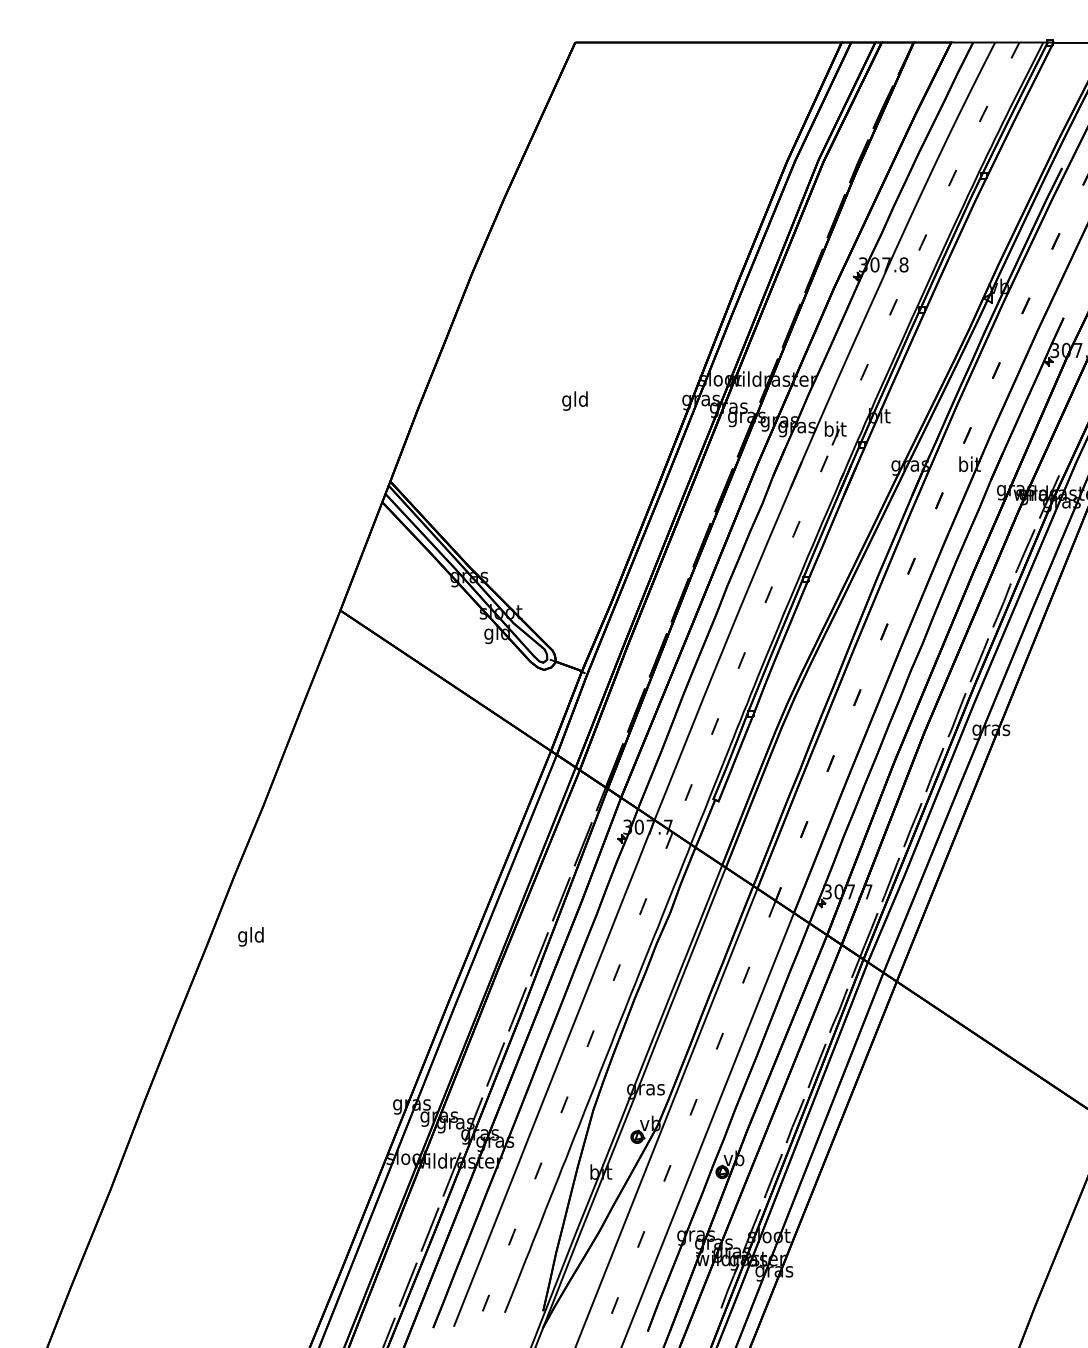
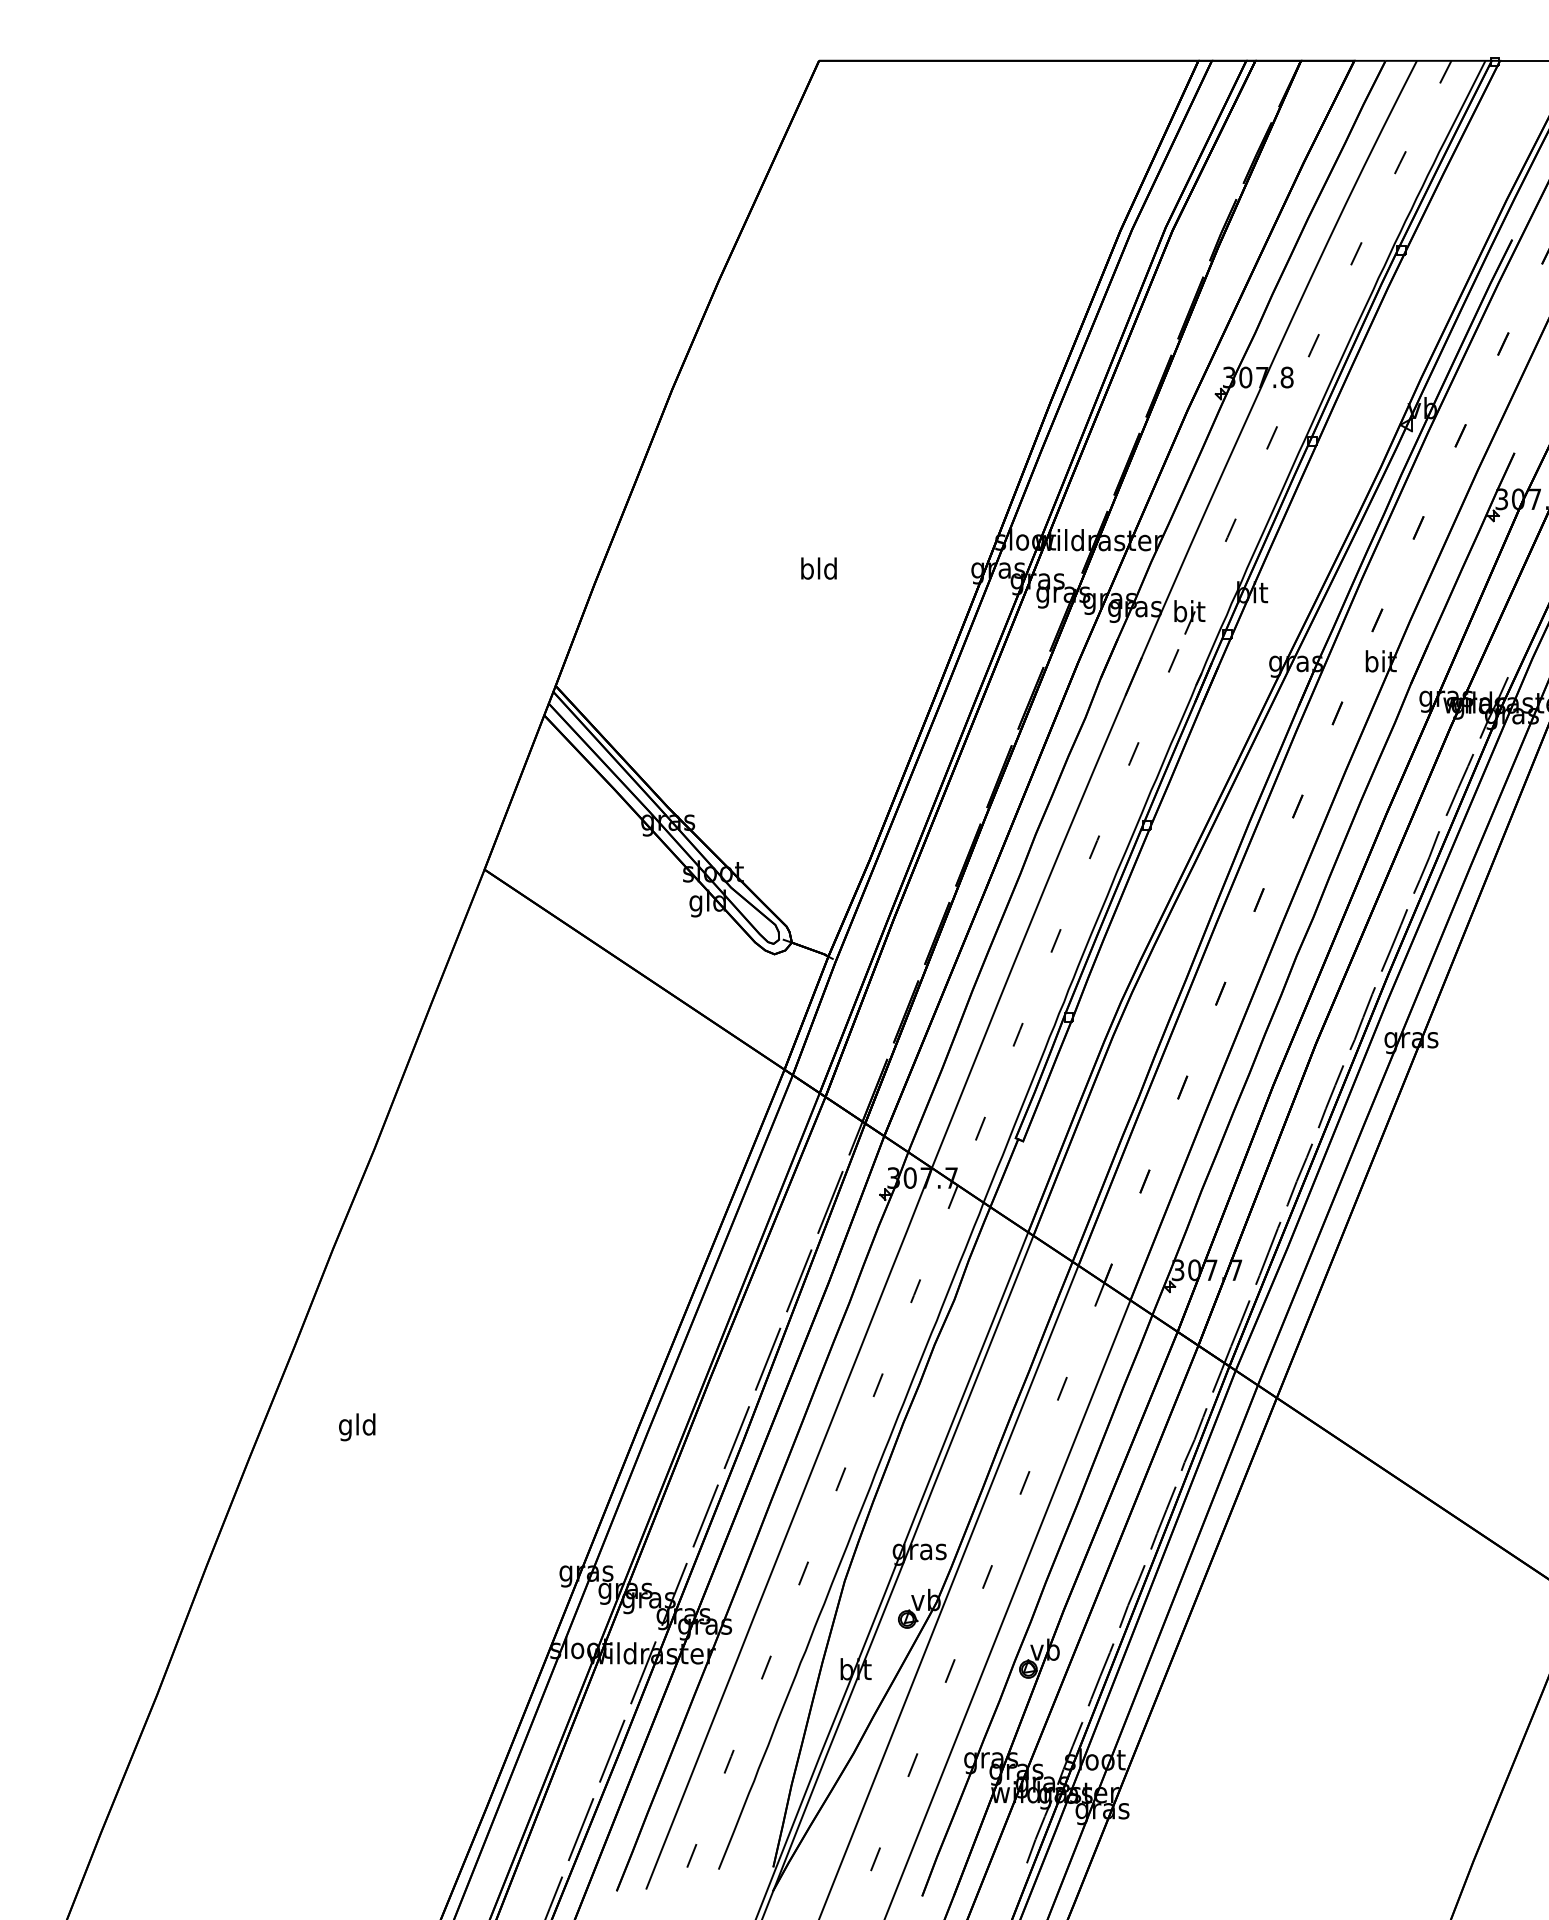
text: (566, 401) -> (806, 571), gld -> bld
text: (251, 937) -> (357, 1427), moved

